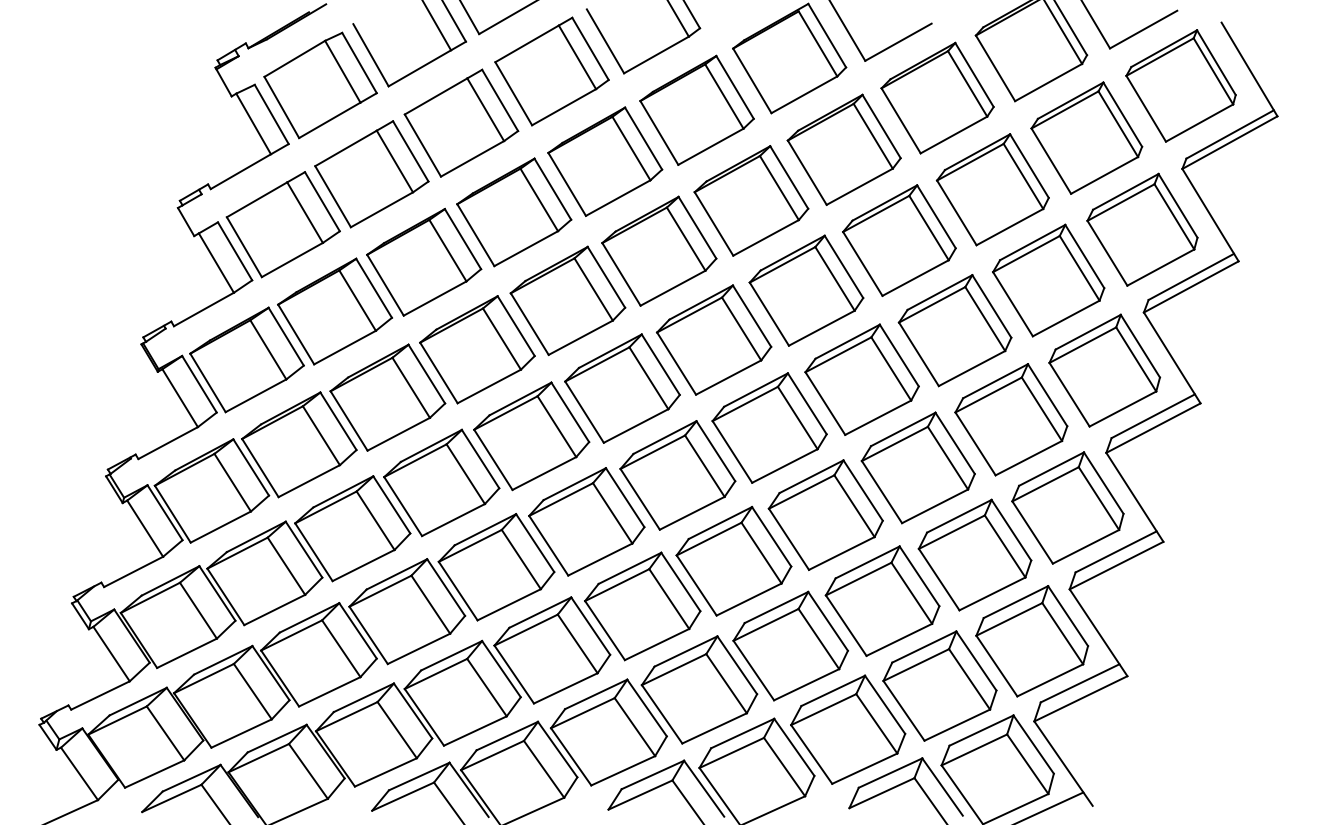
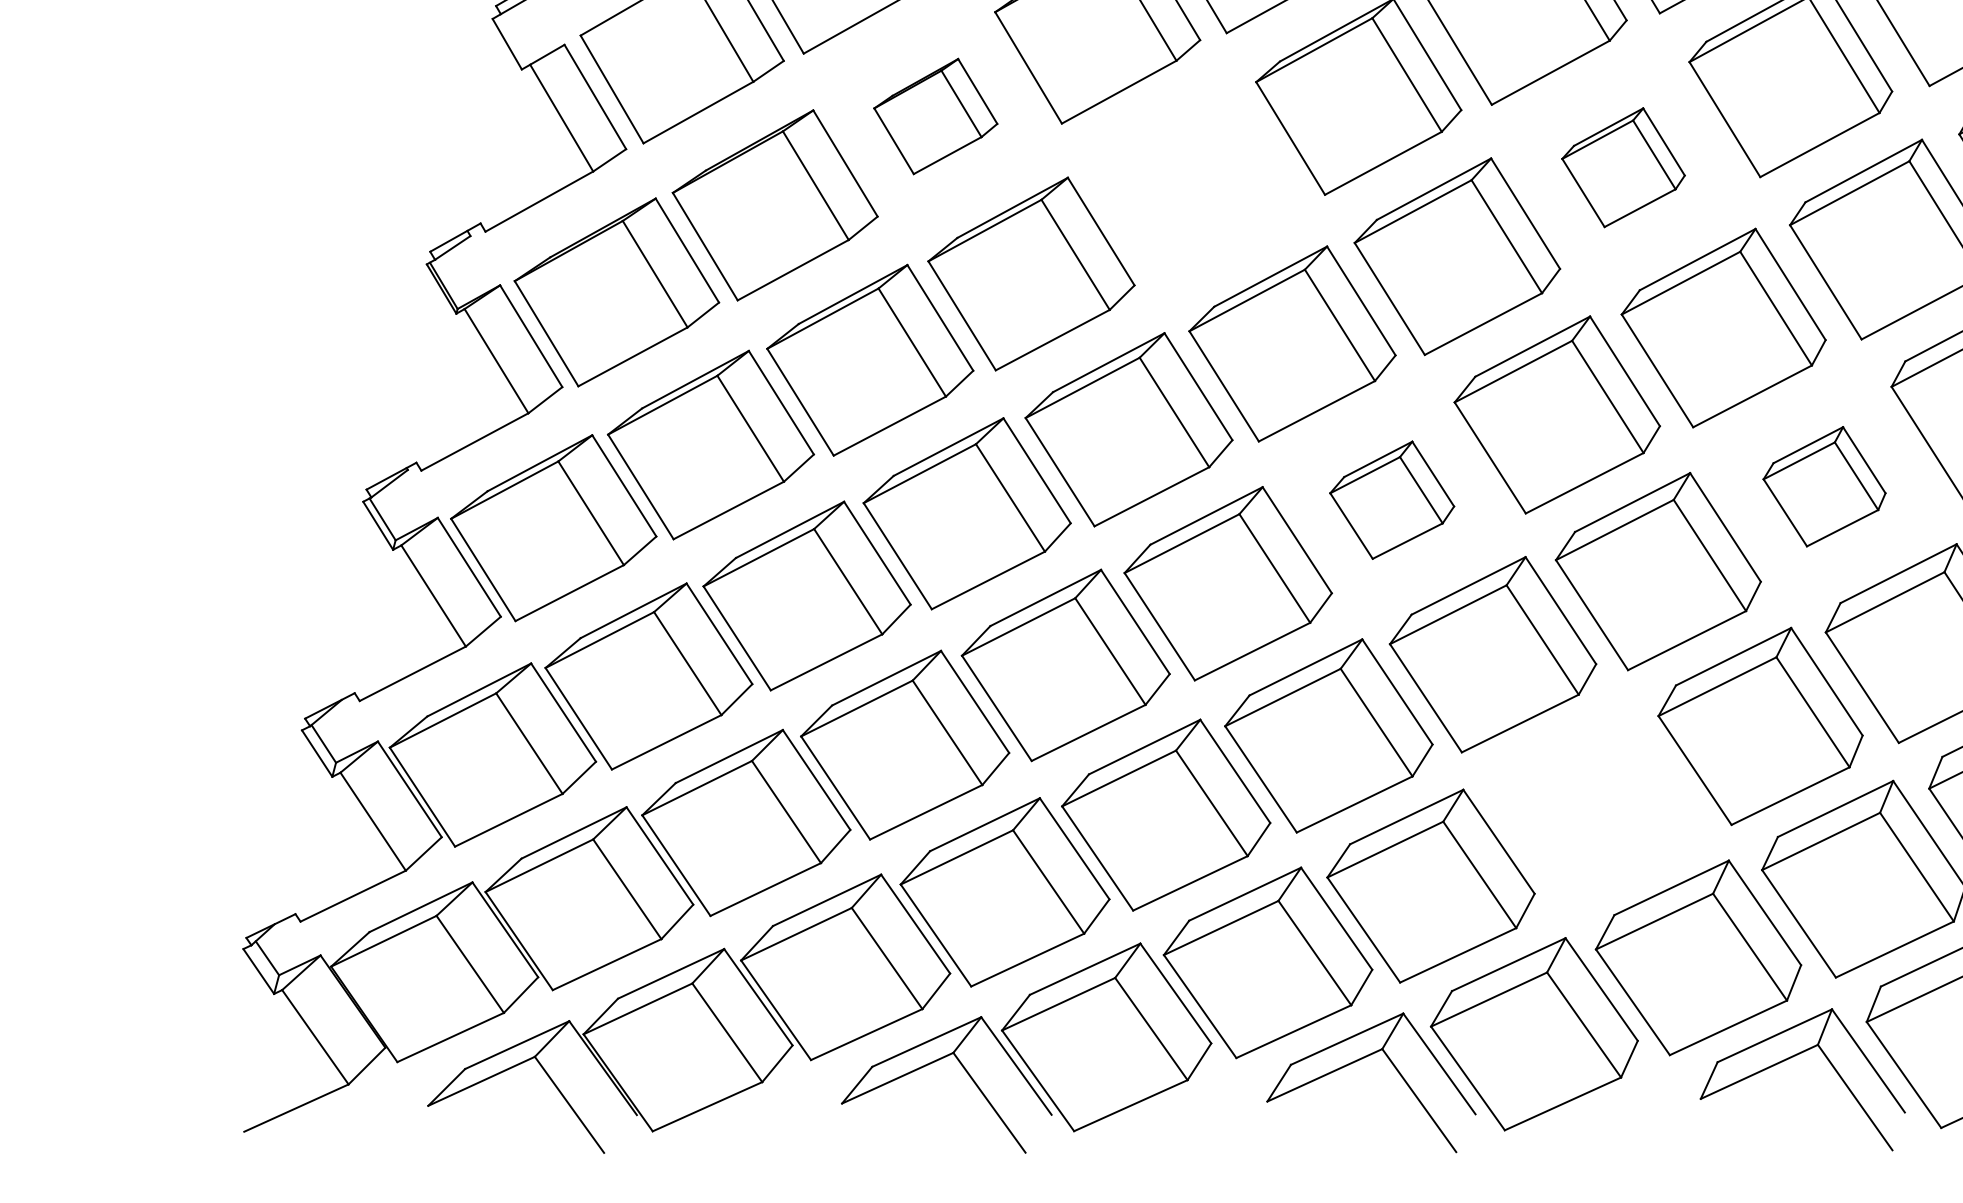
part: (424, 261) -> (936, 115), size x0.6
part: (806, 290) -> (1623, 167), size x0.6
part: (567, 300) -> (1193, 185), removed
part: (917, 467) -> (1823, 485), size x0.6
part: (677, 475) -> (1391, 500), size x0.6
part: (790, 645) -> (1594, 806), removed

